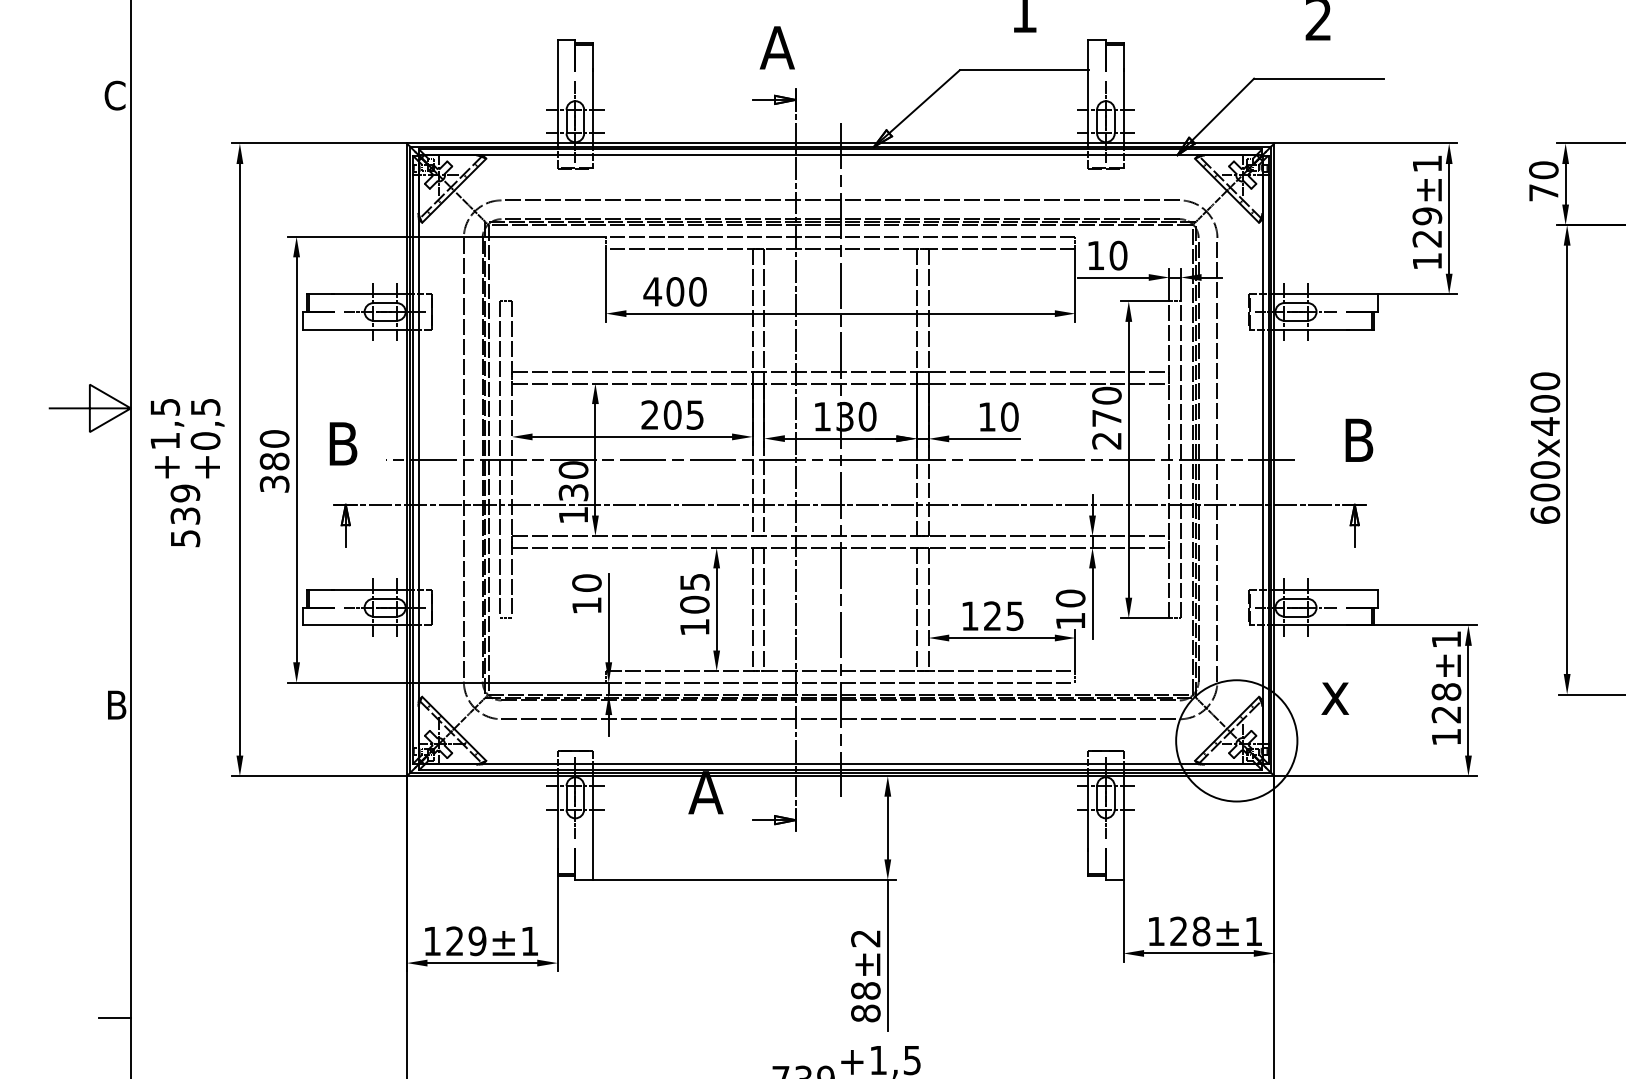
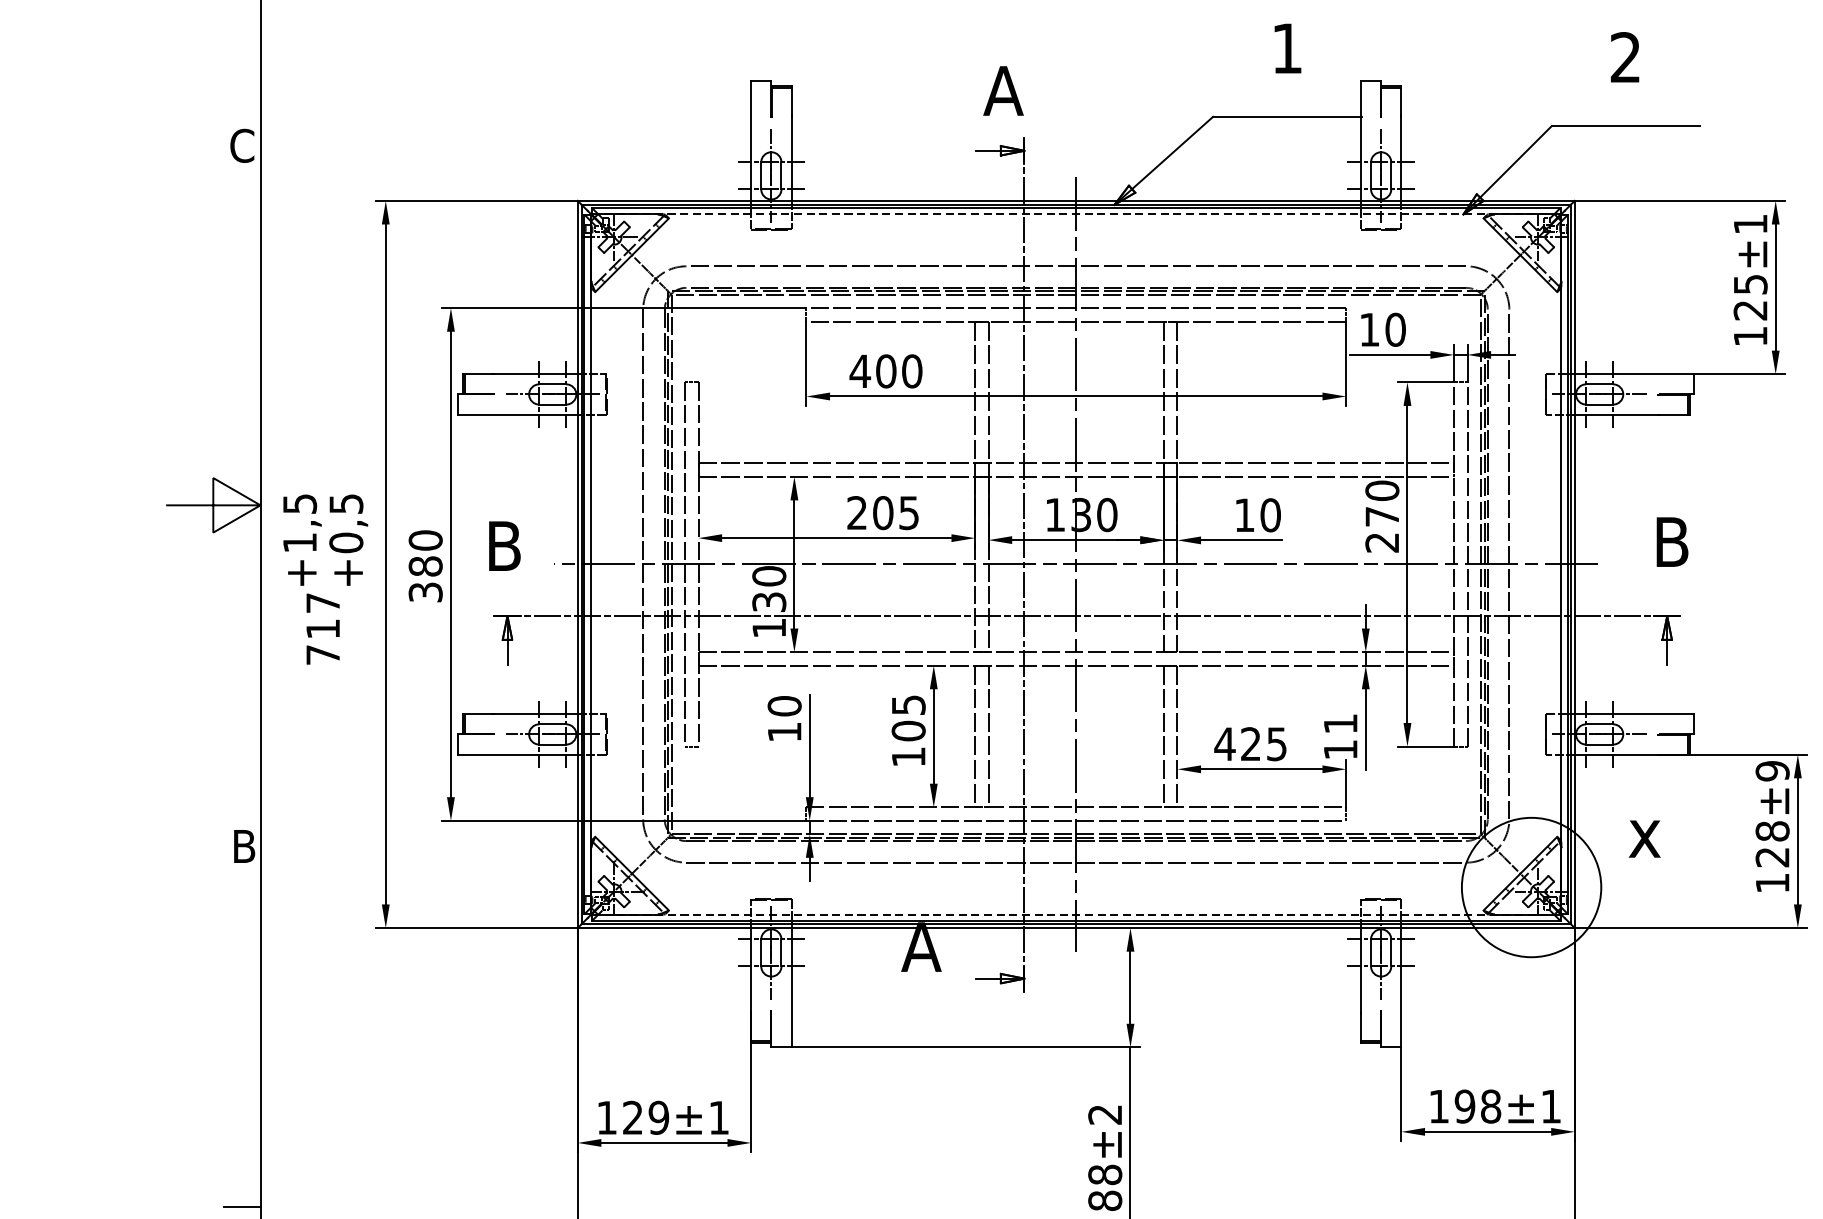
line: (840, 155) -> (1076, 214), solid -> dashed
text: (1426, 216) -> (1749, 284), 129 -> 125
text: (185, 515) -> (323, 628), 539 -> 717
text: (1070, 598) -> (1340, 723), 10 -> 11
text: (969, 615) -> (1224, 743), 125 -> 425
text: (1446, 639) -> (1772, 771), ±1 -> ±9
line: (840, 764) -> (1076, 914), solid -> dashed
text: (1178, 931) -> (1464, 1106), 128 -> 198

